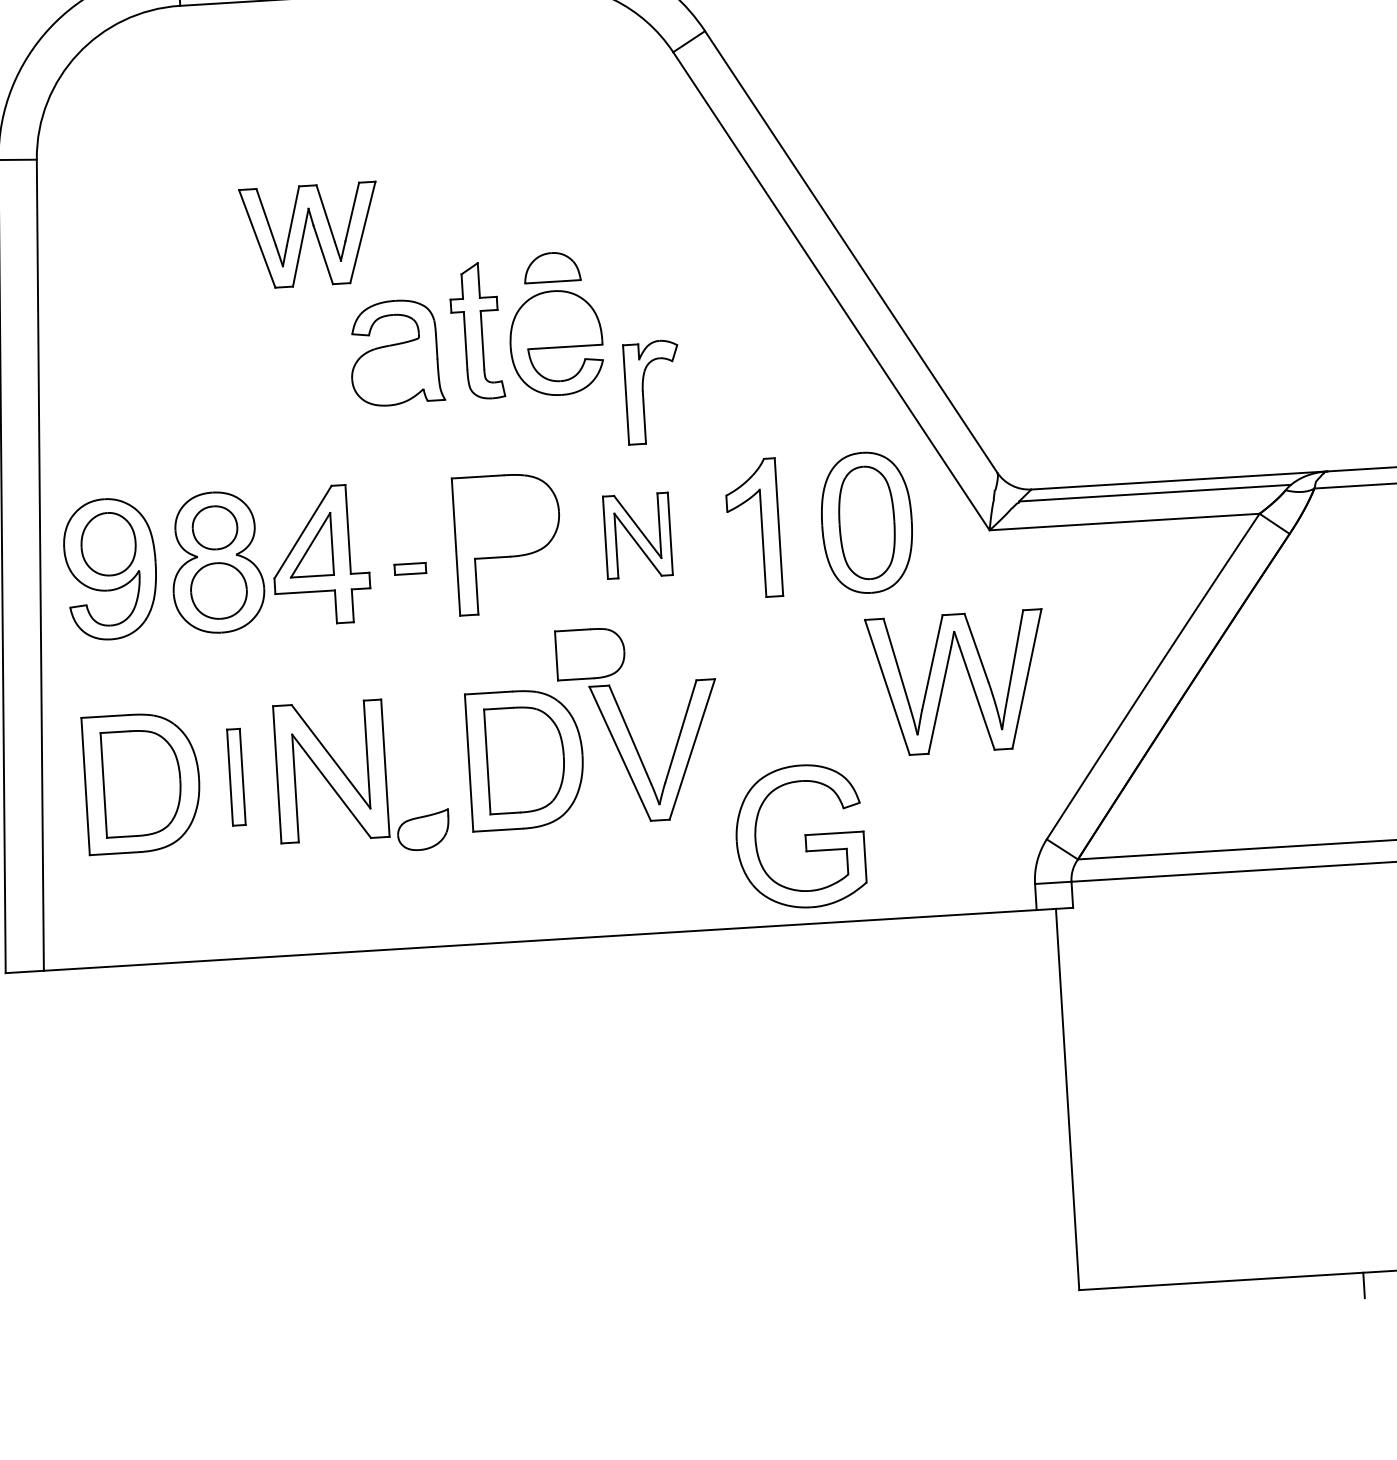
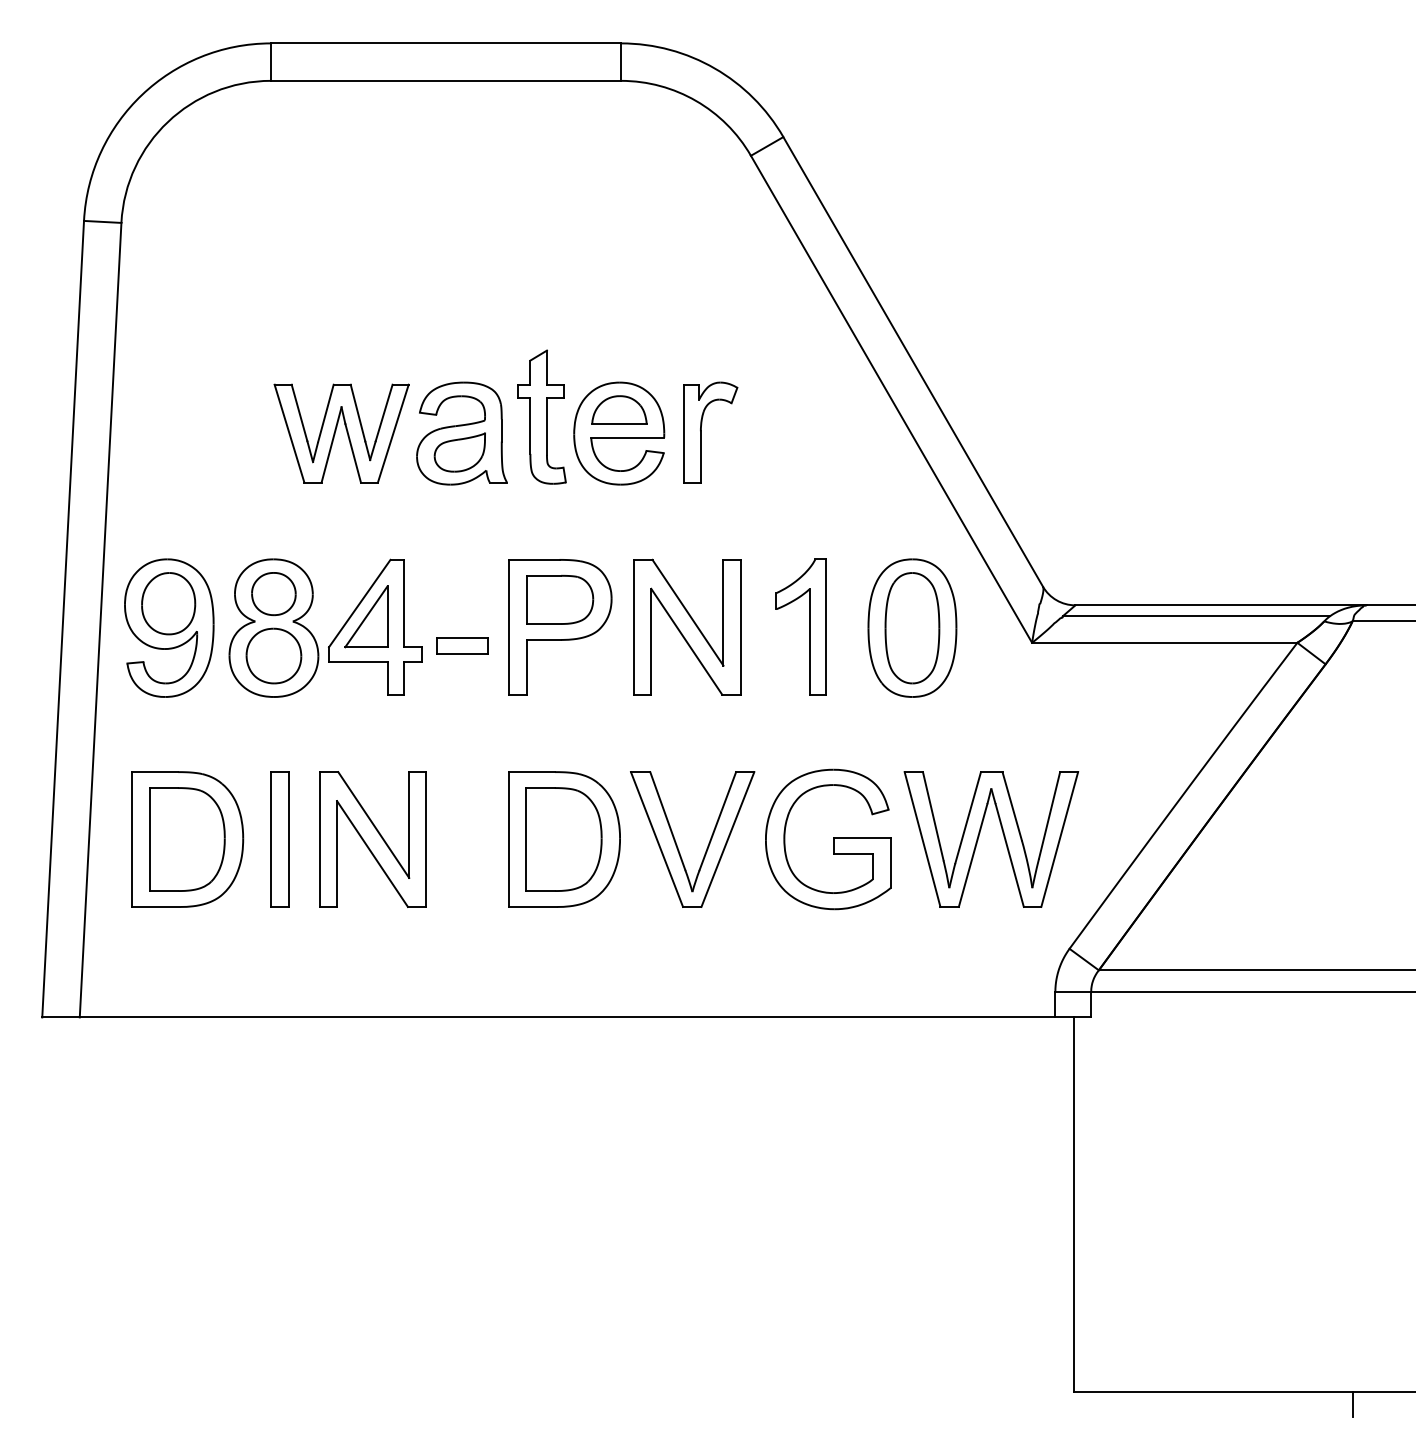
part: (310, 235) -> (341, 433), moved
part: (552, 266) -> (619, 409), moved
part: (643, 392) -> (701, 432), moved
part: (637, 535) -> (687, 626), size x1.67
part: (410, 568) -> (462, 645), size x1.67
part: (591, 653) -> (560, 599), moved
part: (969, 680) -> (1003, 837), moved
part: (236, 777) -> (279, 839), size x1.43
part: (423, 830) -> (459, 452), moved
part: (800, 836) -> (828, 839), moved

